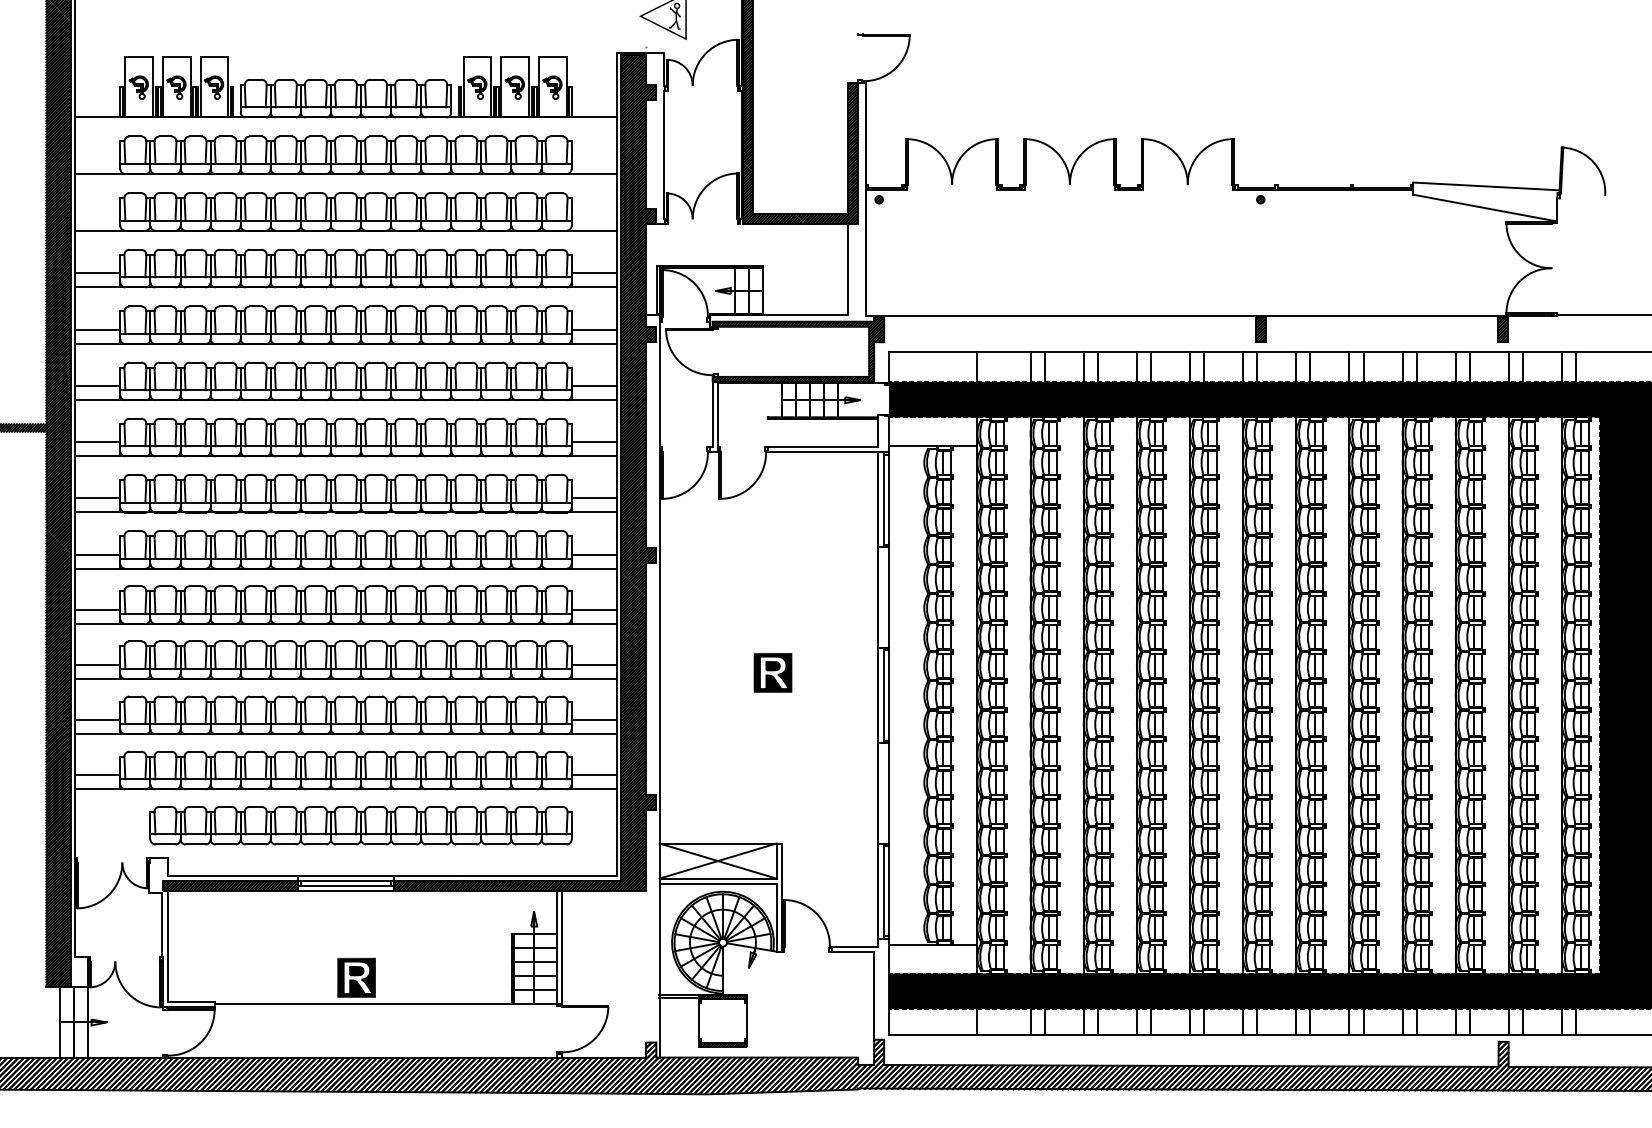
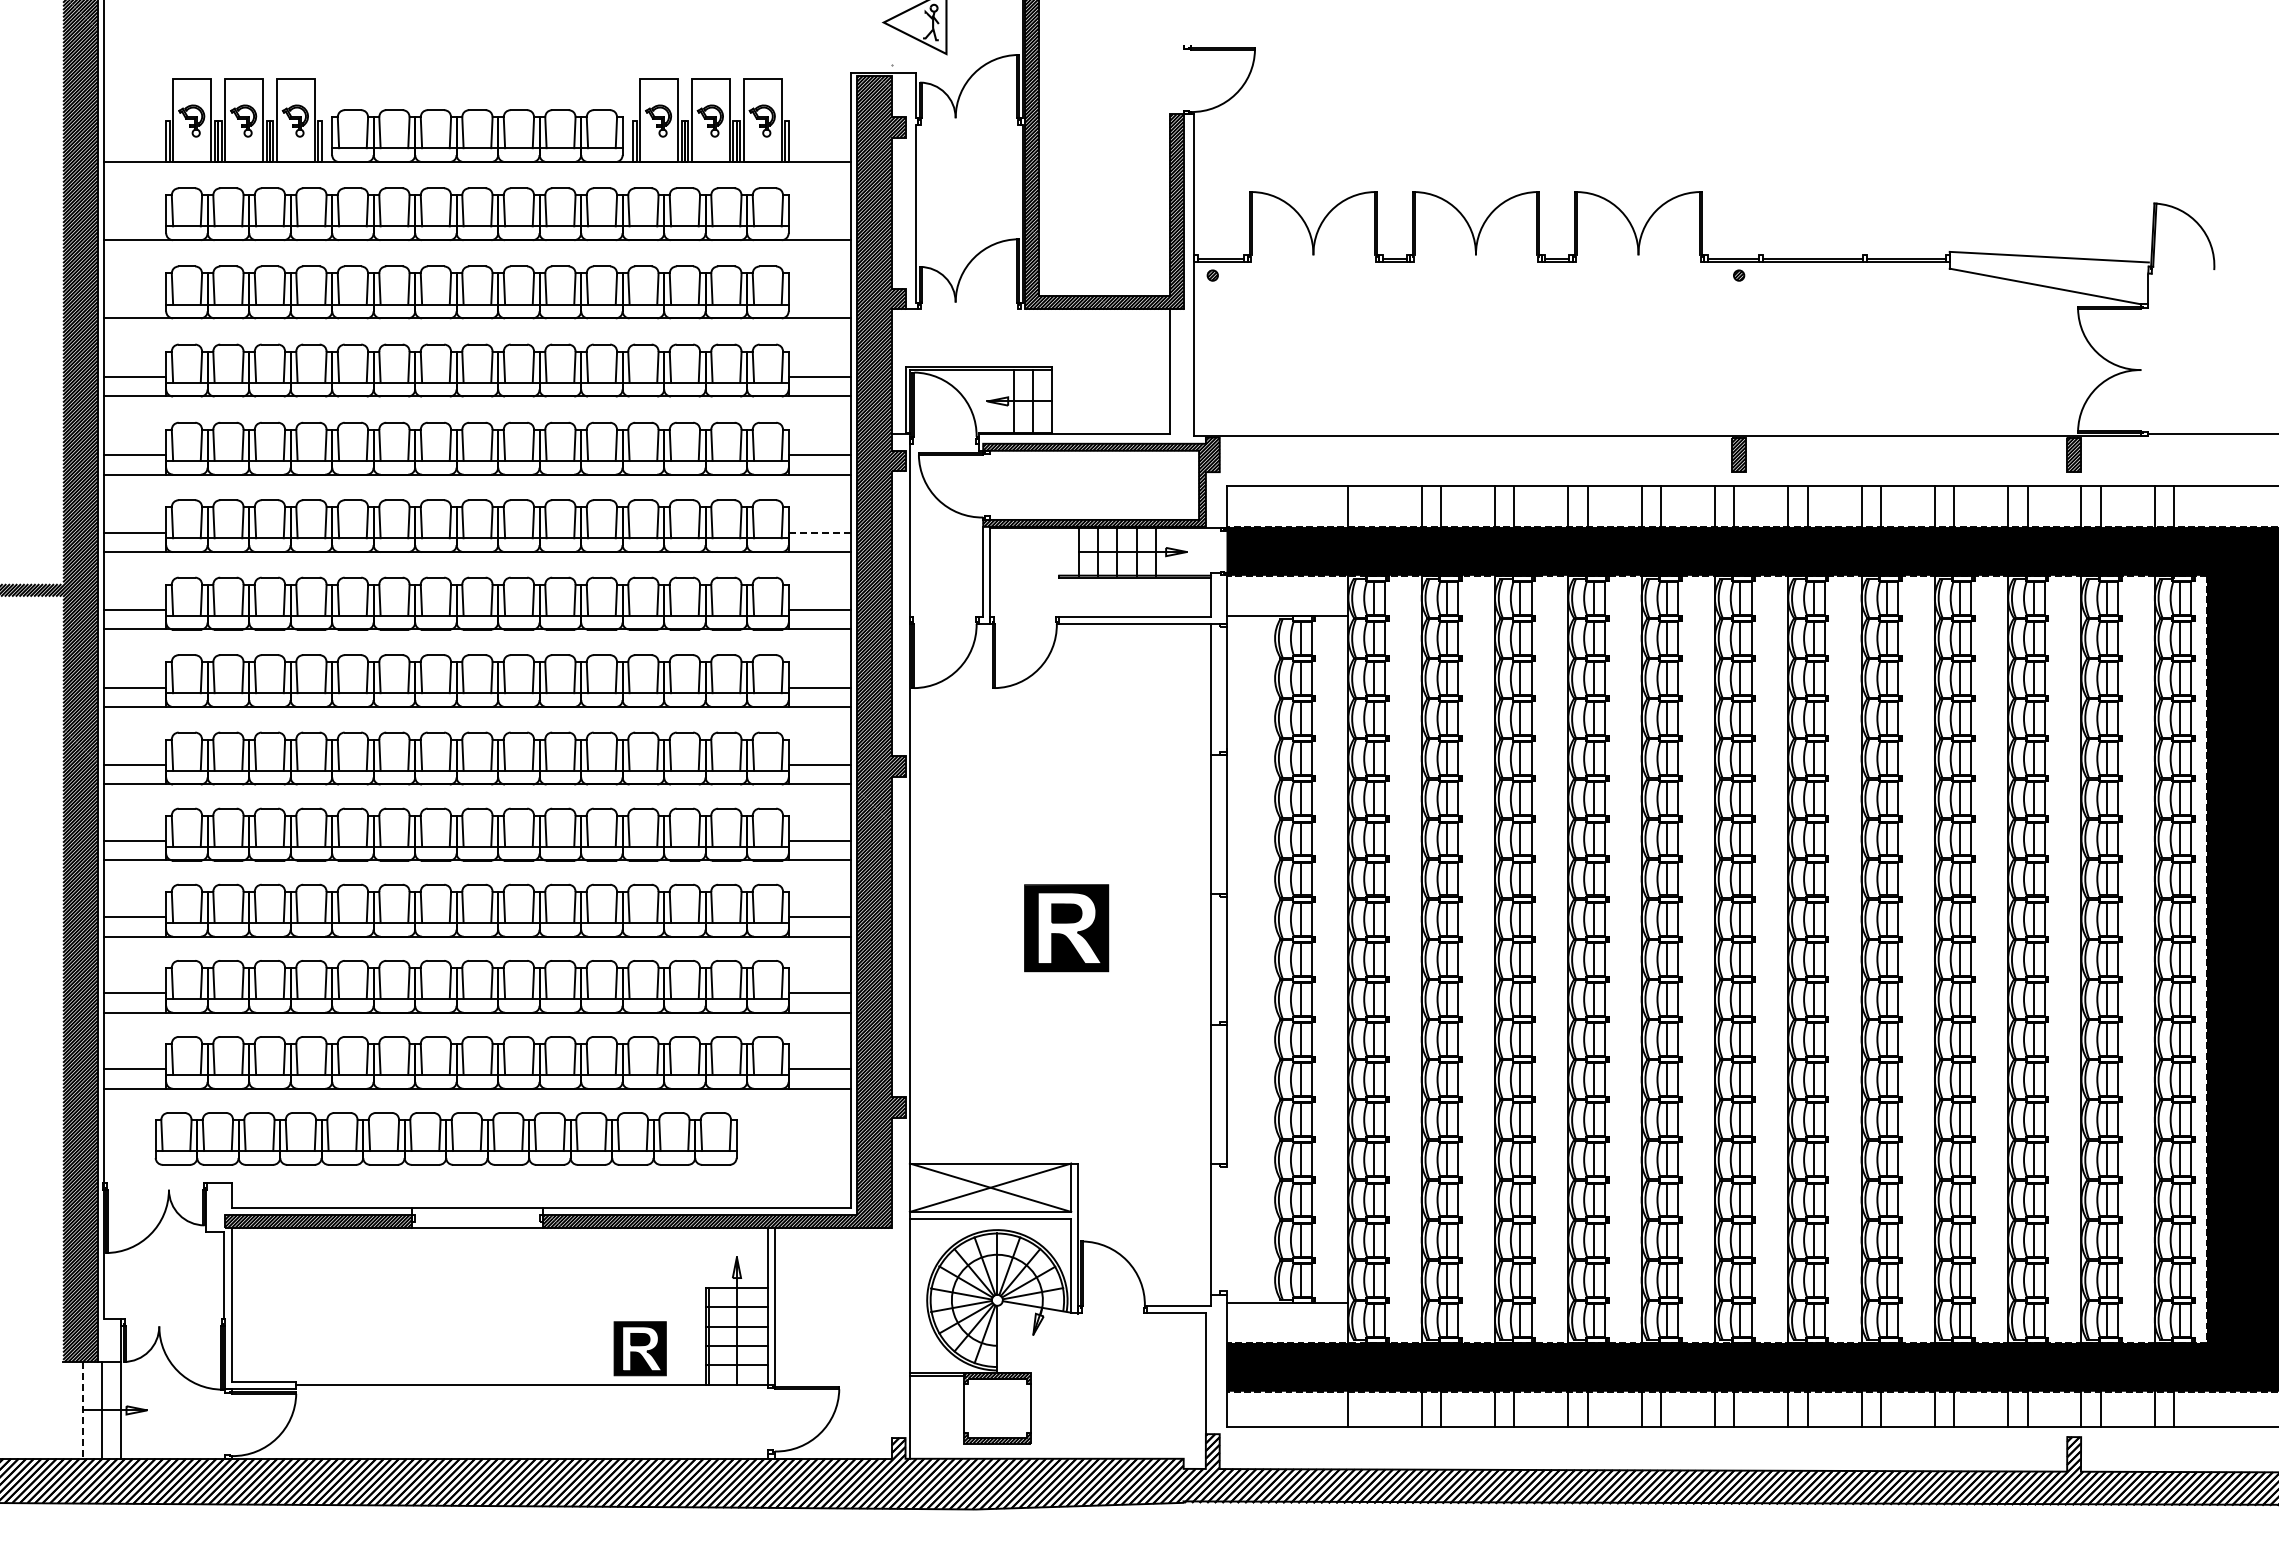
line: (594, 386) -> (820, 532), solid -> dashed
line: (884, 499) -> (1219, 689), removed
part: (772, 672) -> (1065, 927), size x1.6
line: (884, 695) -> (1219, 959), removed
part: (360, 825) -> (445, 1138), moved
line: (346, 880) -> (477, 1214), removed
line: (346, 885) -> (477, 1221), removed
line: (884, 891) -> (1219, 1229), removed
line: (889, 891) -> (1226, 1229), removed
part: (356, 977) -> (639, 1348), moved
line: (59, 1022) -> (82, 1410), solid -> dashed

